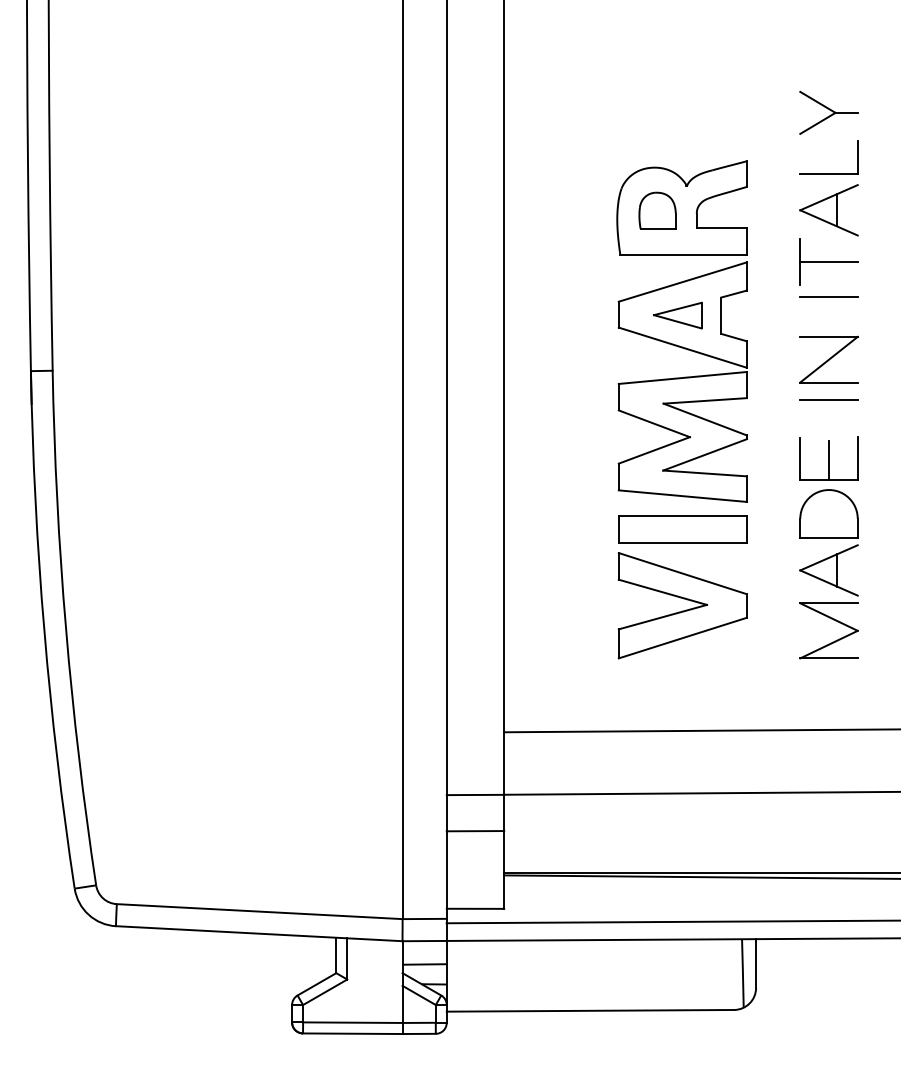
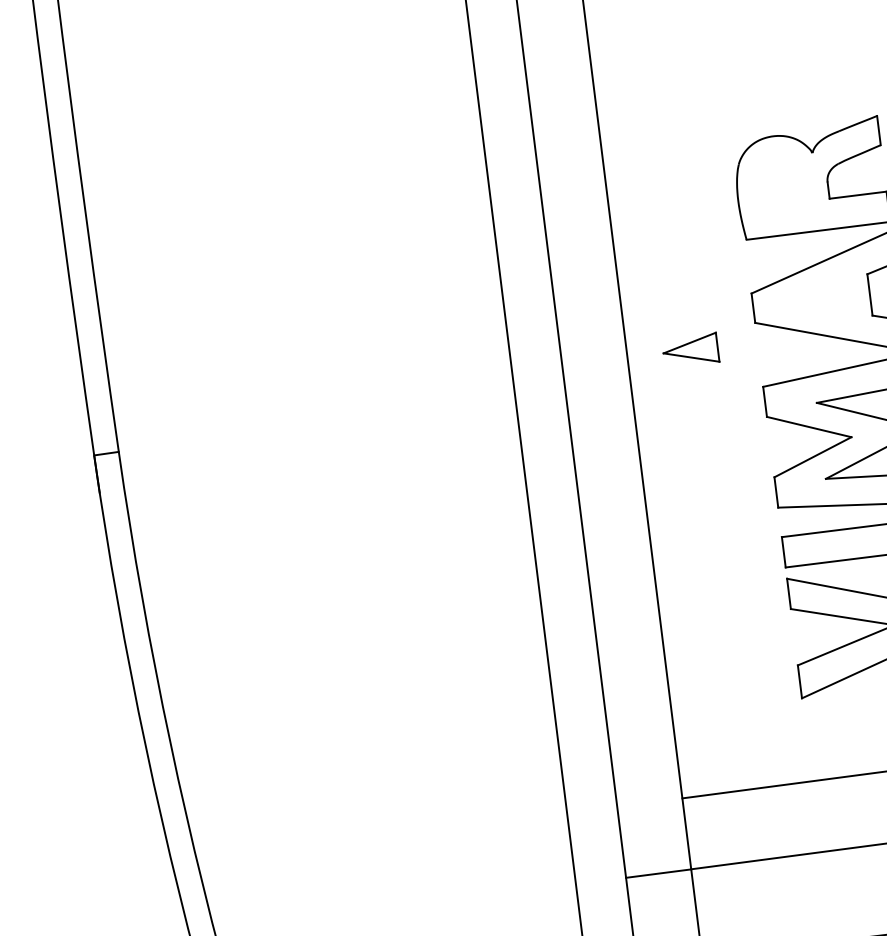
part: (657, 210) -> (782, 184), removed
part: (677, 315) -> (690, 350), moved
line: (475, 831) -> (663, 915), removed

